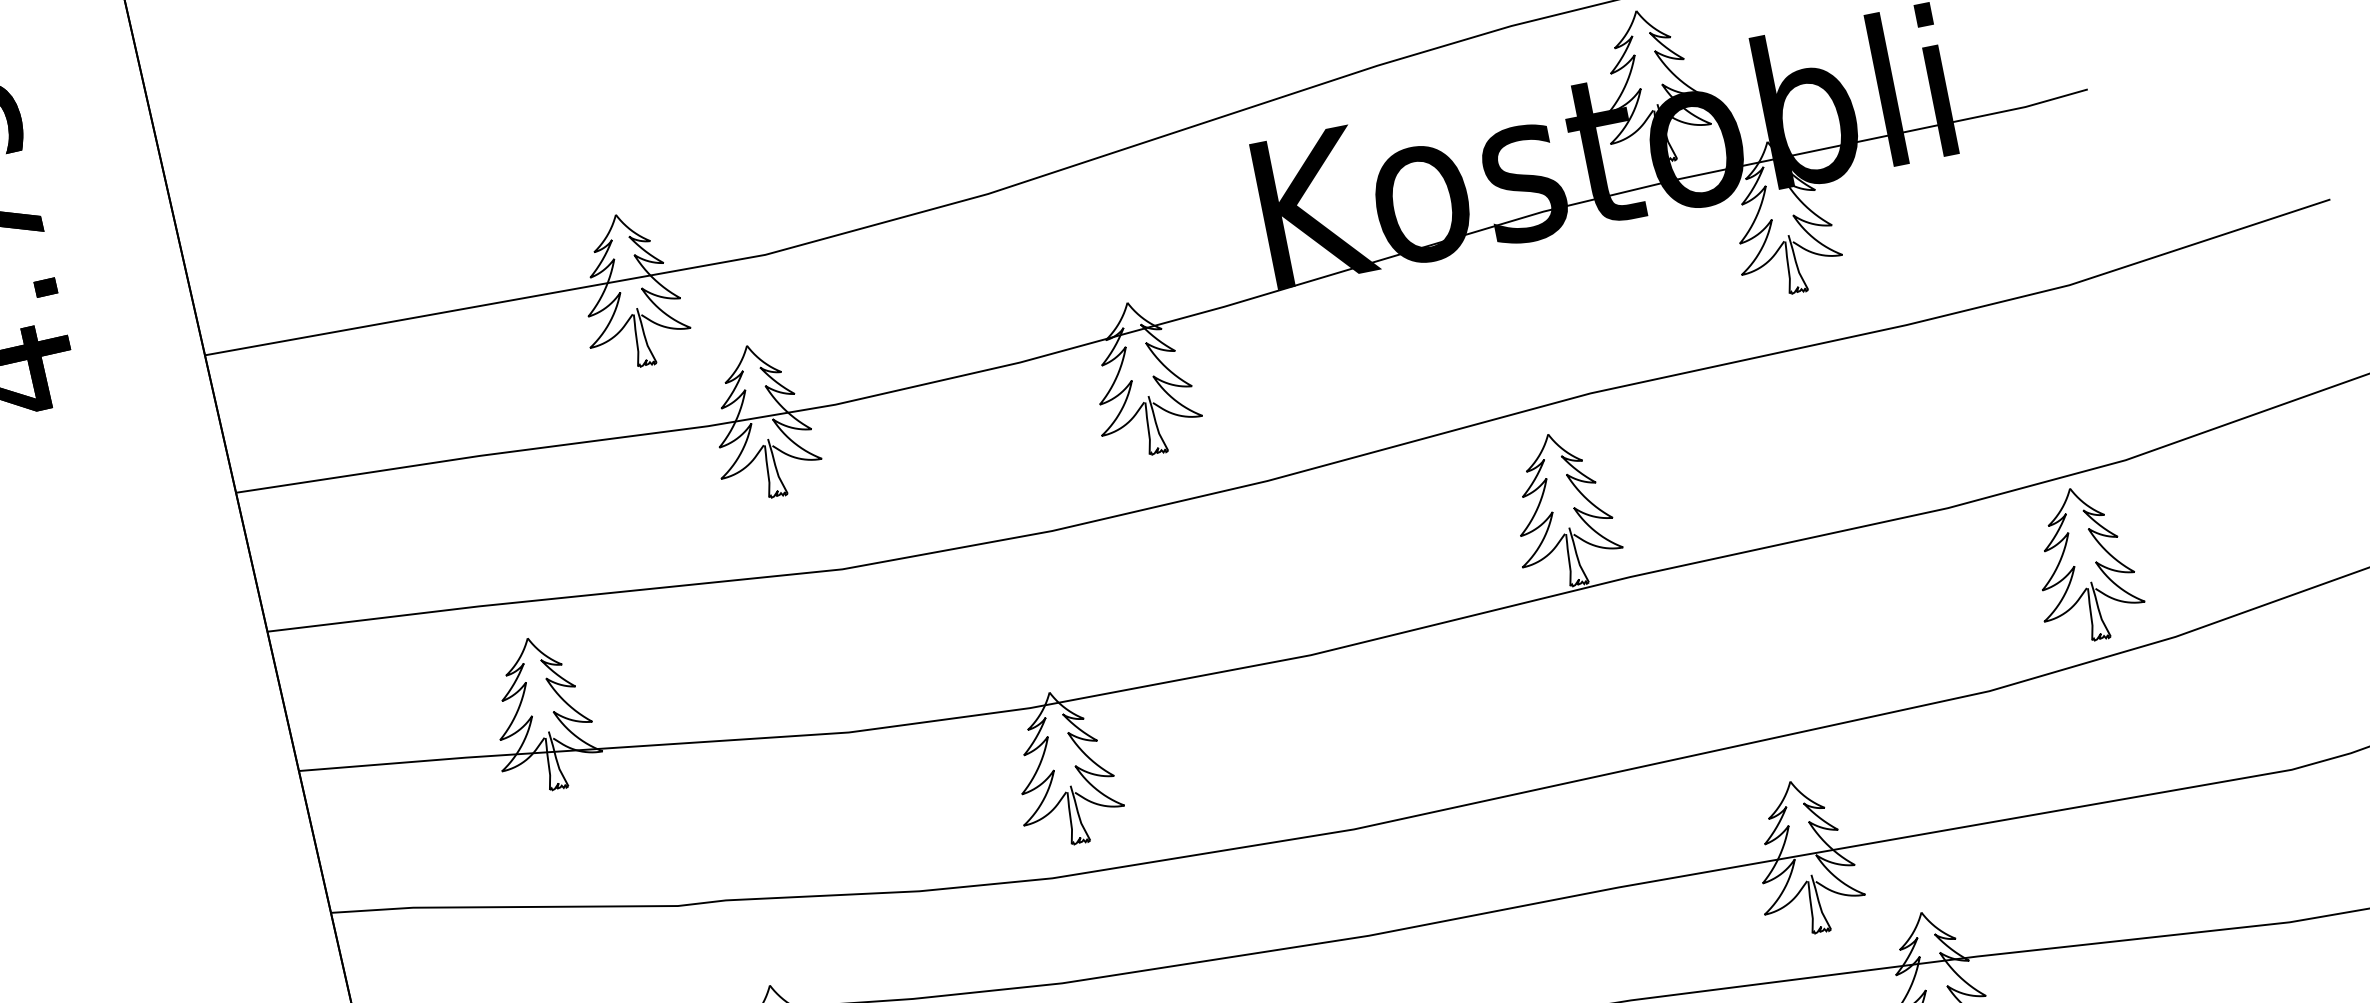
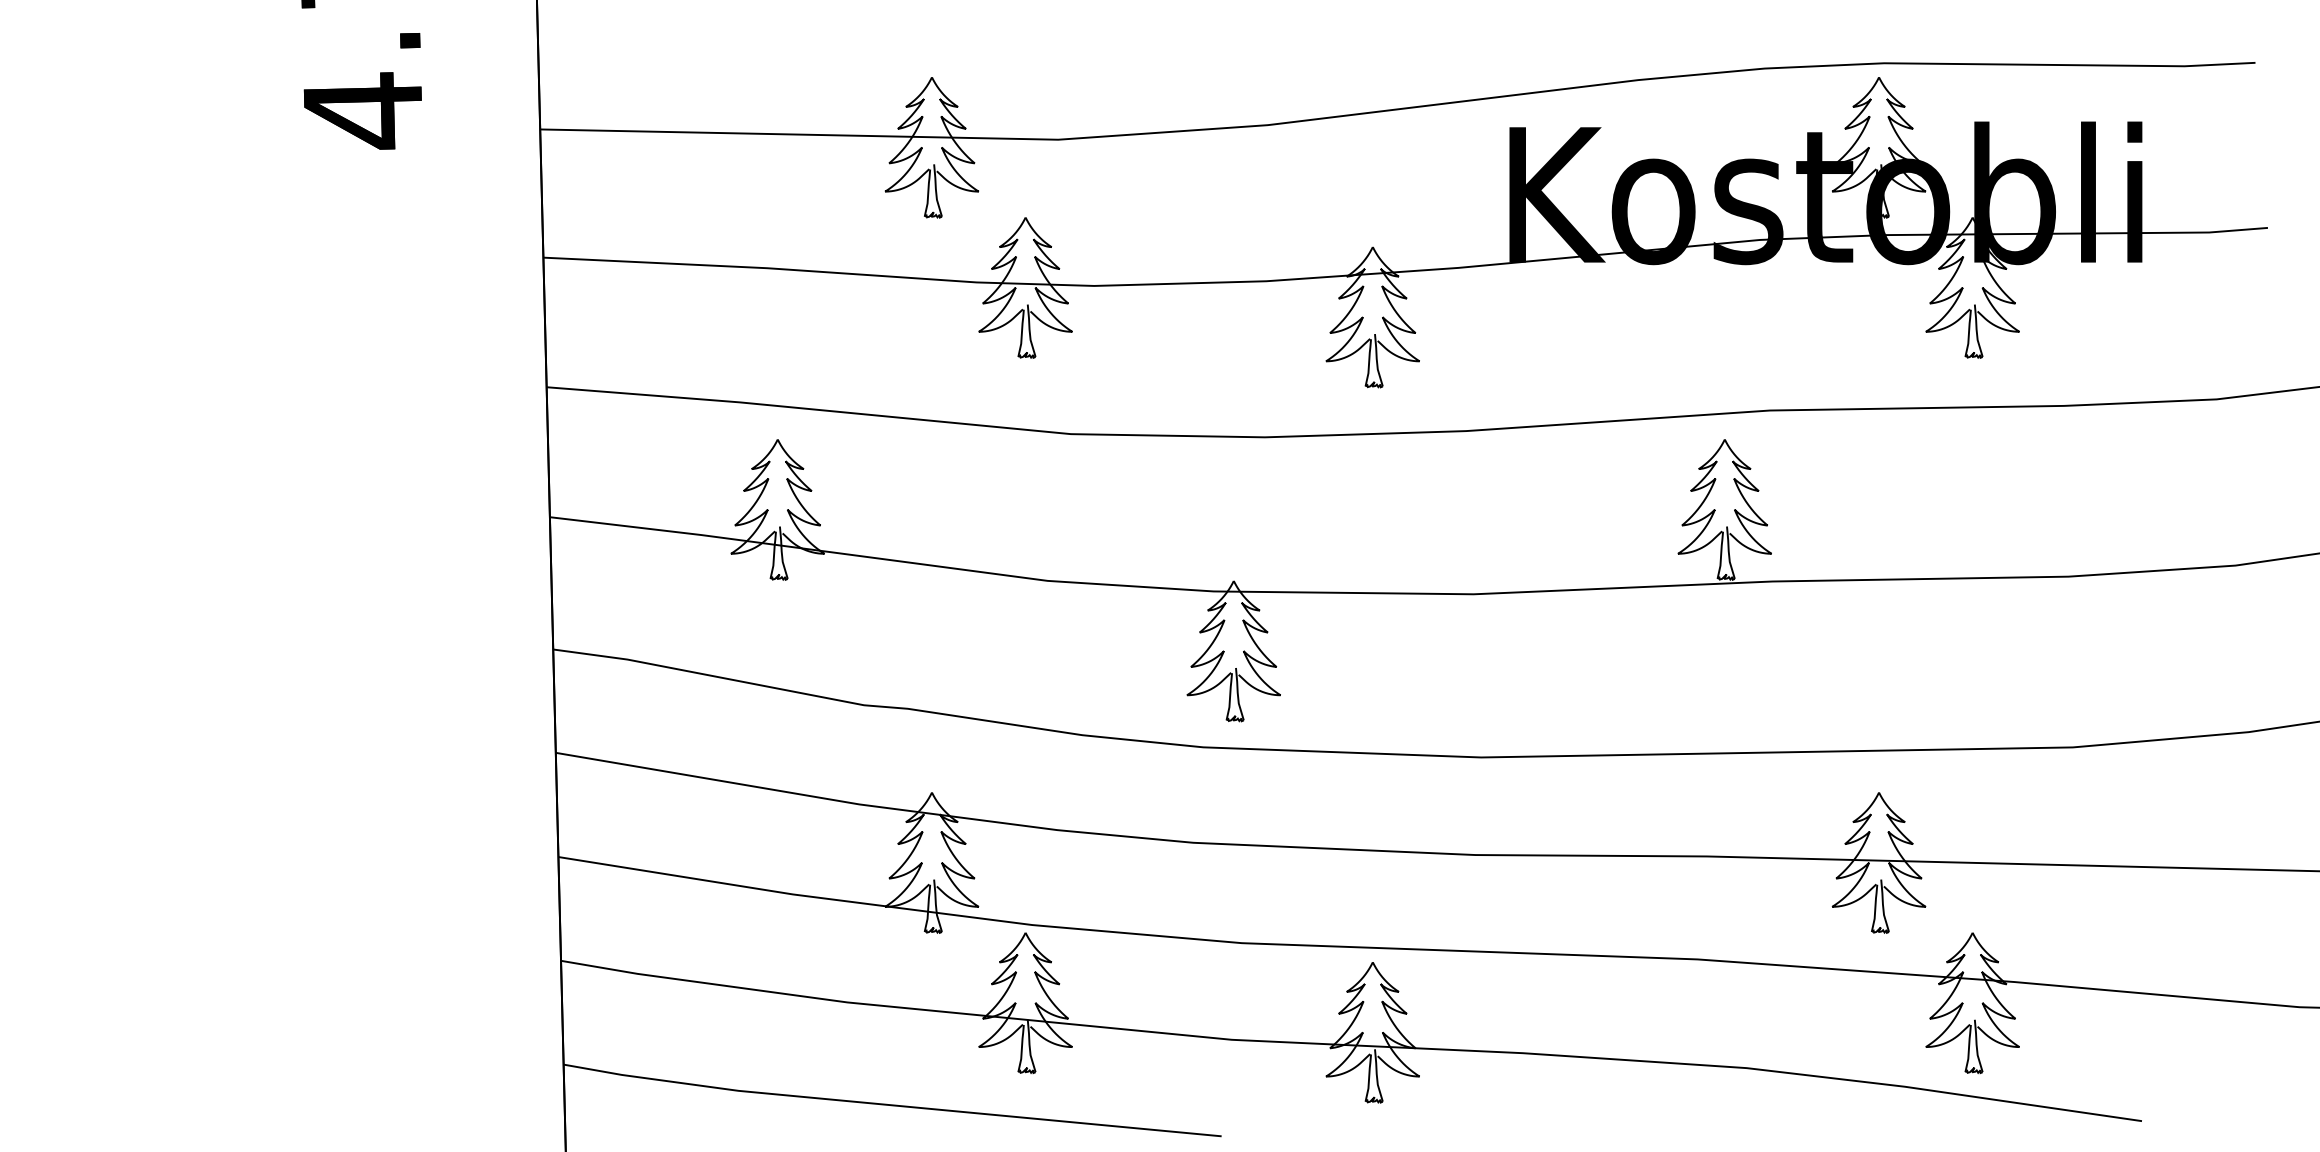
part: (2084, 564) -> (2180, 651), removed

